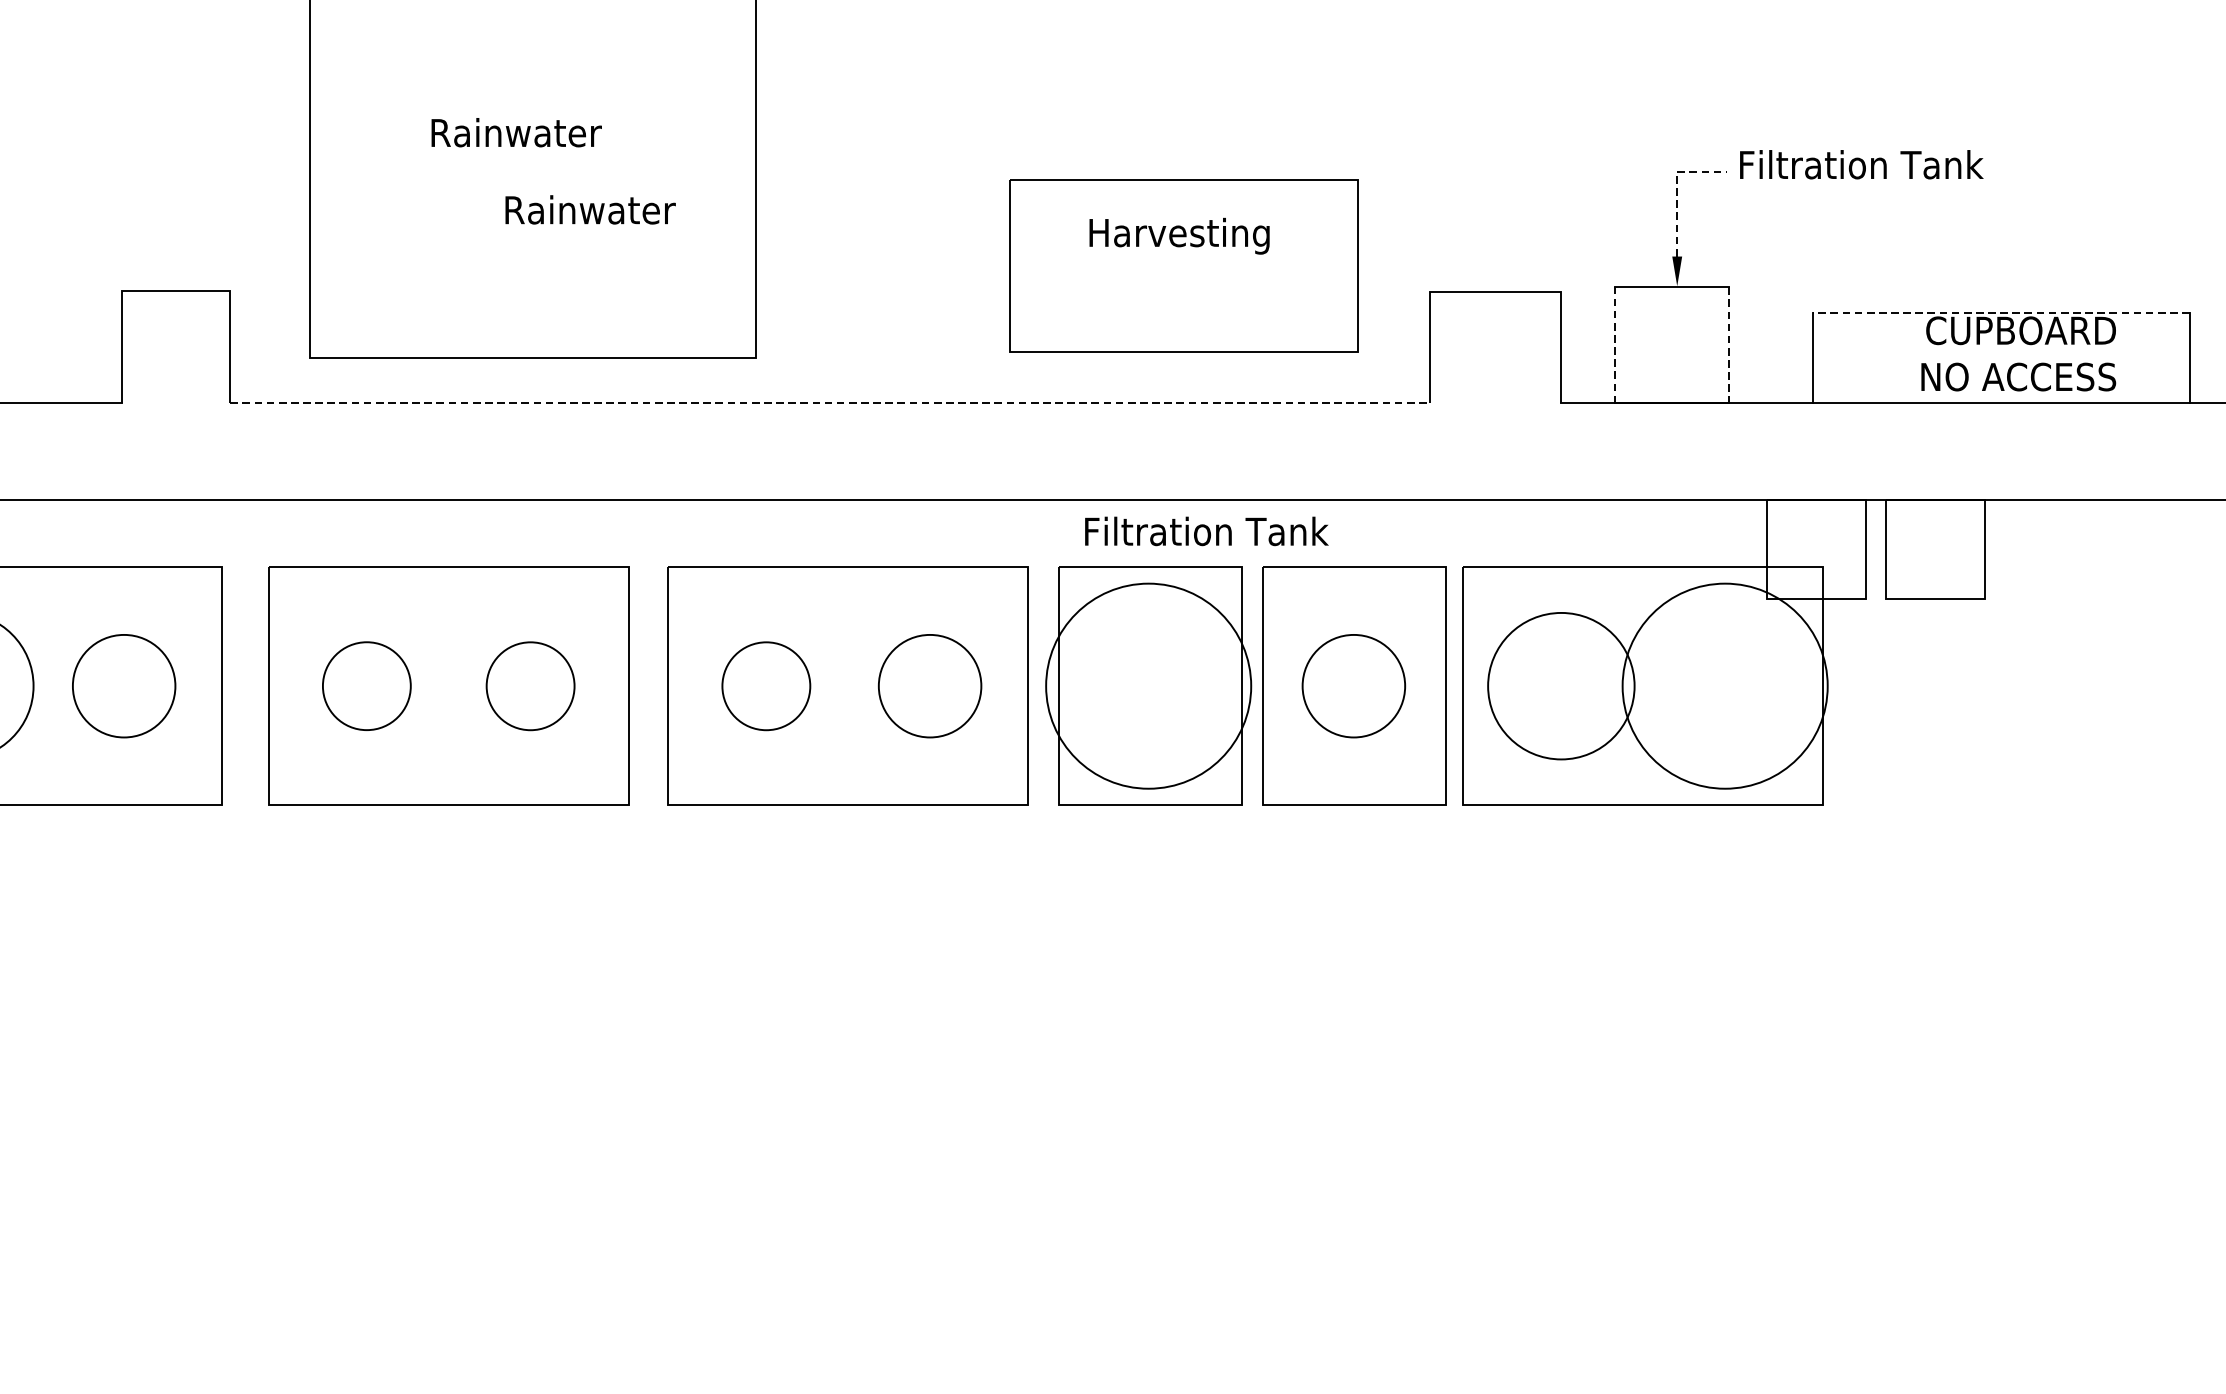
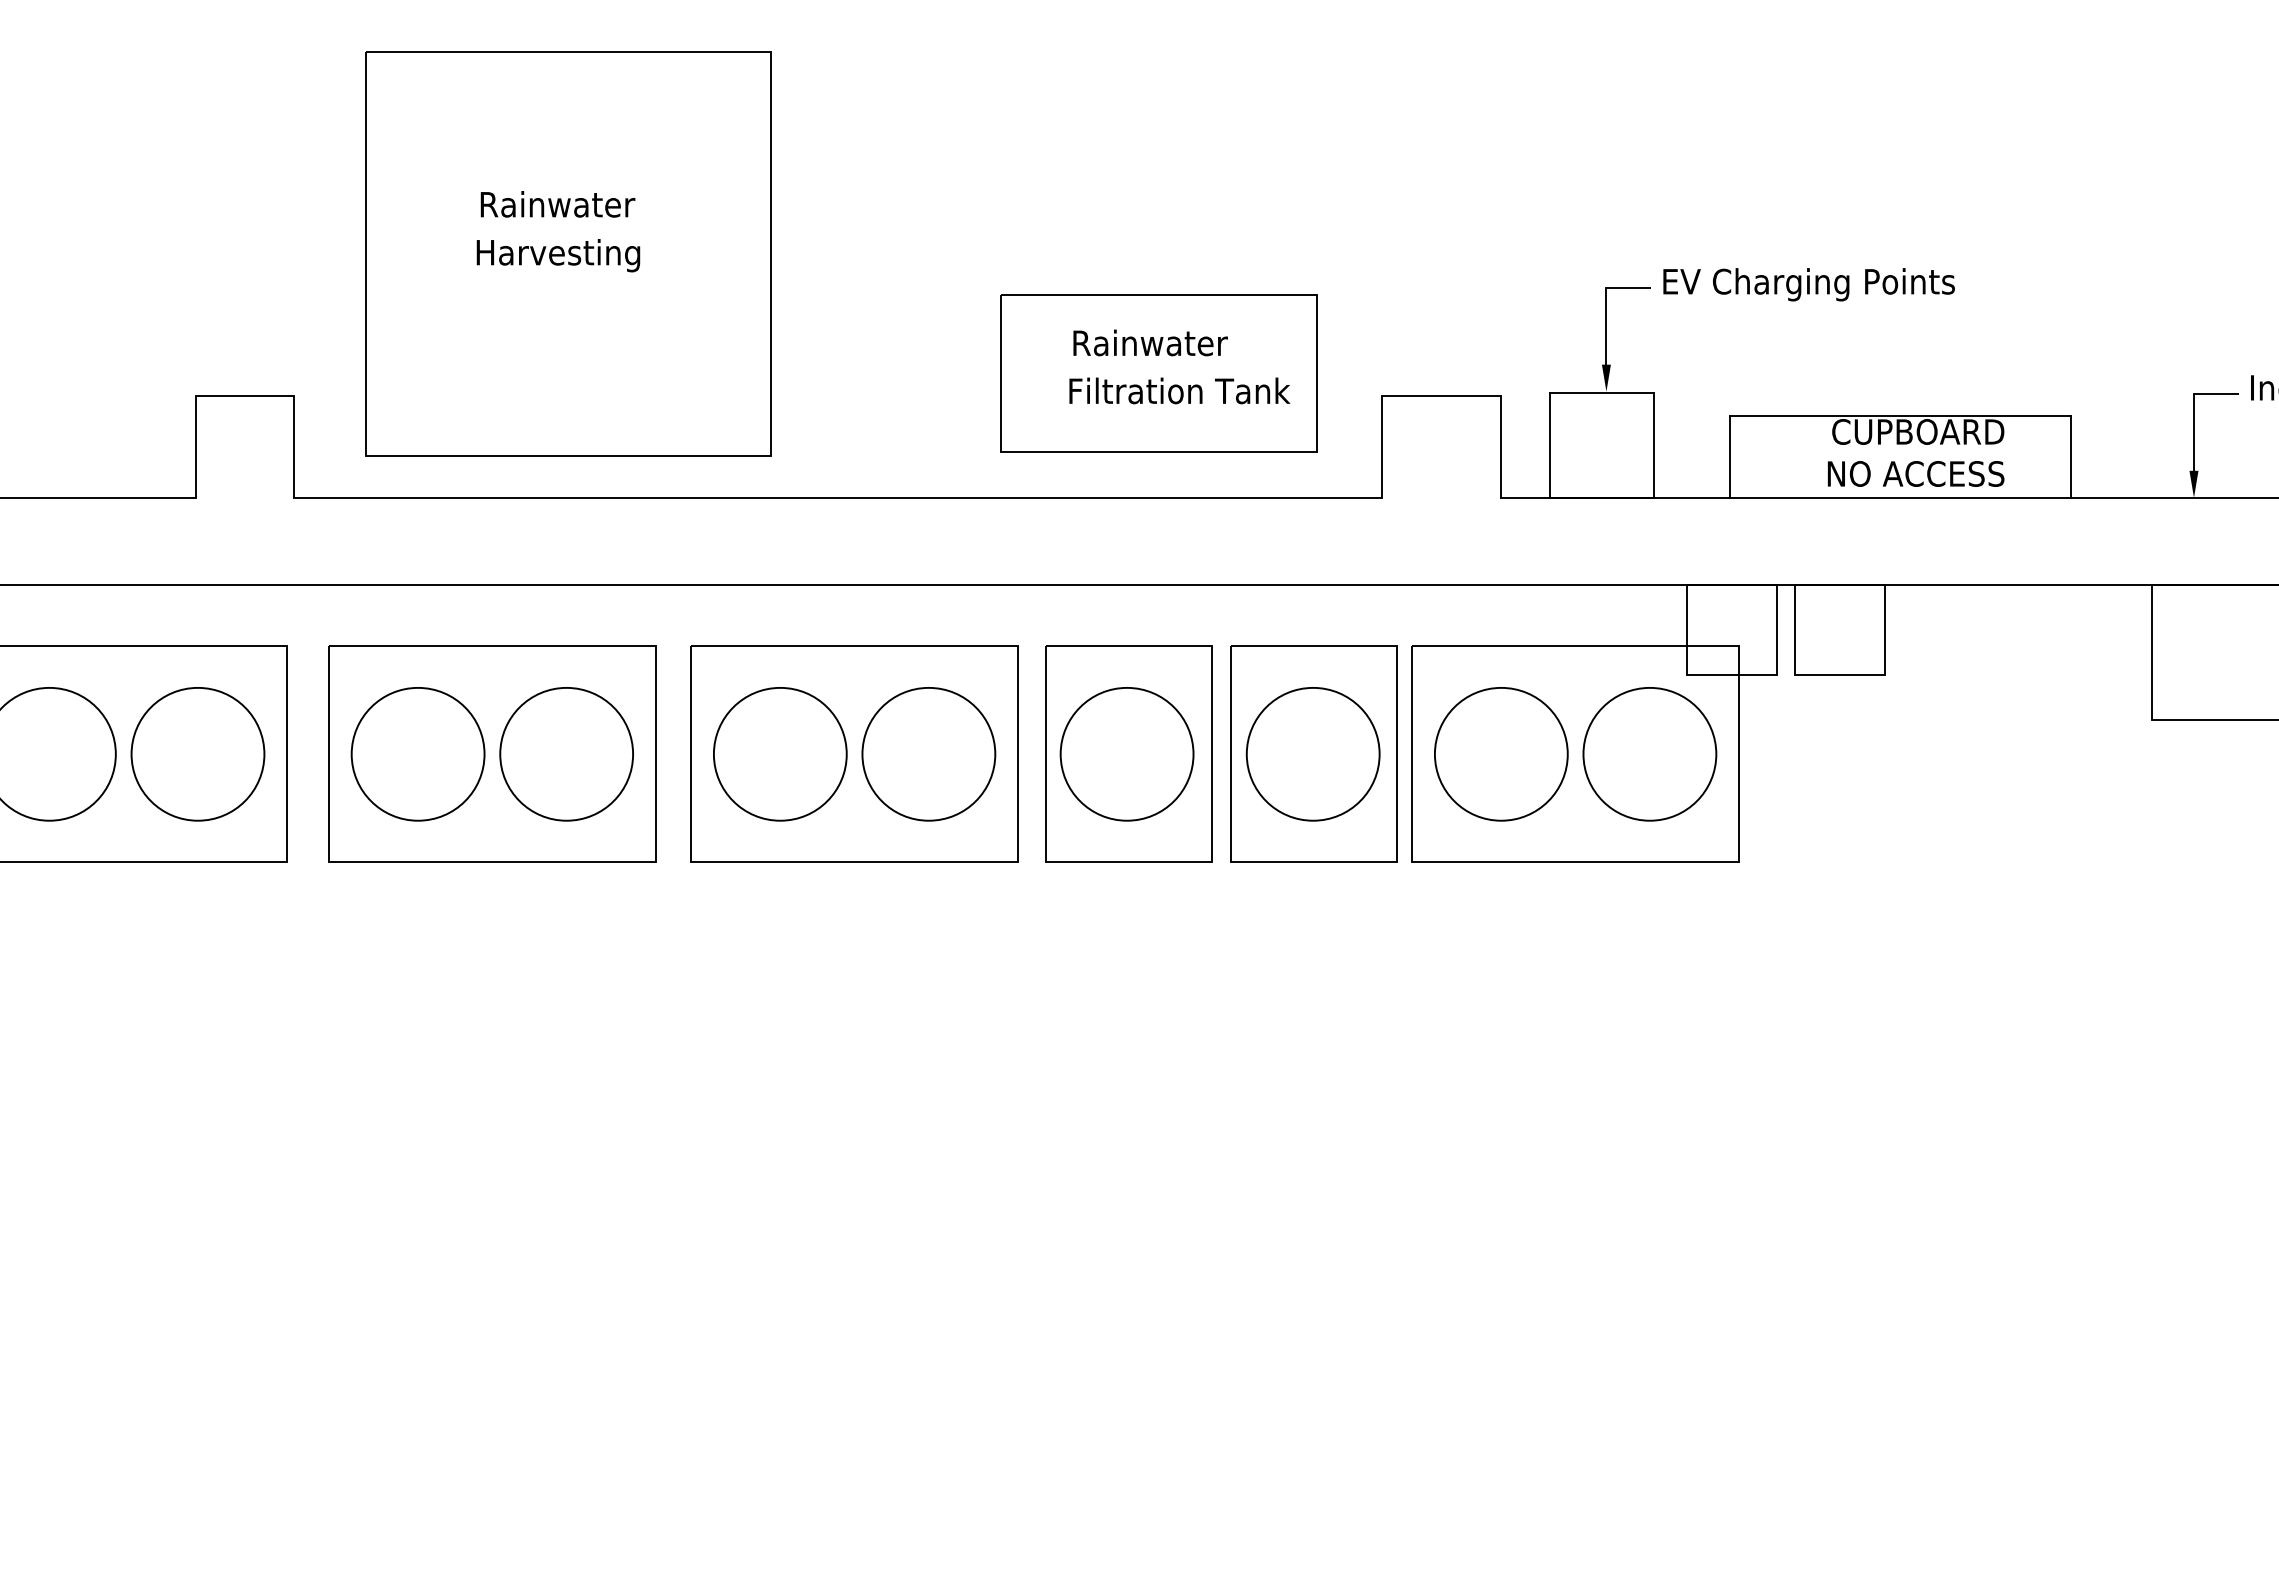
text: (522, 136) -> (559, 255), Rainwater -> Harvesting
text: (1902, 168) -> (1810, 284), Filtration Tank -> EV Charging Points
line: (1677, 187) -> (1606, 302), dashed -> solid
text: (590, 210) -> (557, 204), moved
text: (1181, 235) -> (1156, 345), Harvesting -> Rainwater
line: (2001, 312) -> (1900, 415), dashed -> solid
line: (1615, 345) -> (1550, 445), dashed -> solid
line: (1729, 345) -> (1653, 445), dashed -> solid
line: (830, 403) -> (838, 497), dashed -> solid
text: (1206, 530) -> (1179, 390), moved
circle: (123, 685) -> (197, 753), size x1.43
circle: (366, 685) -> (417, 753), size x1.67
circle: (929, 685) -> (928, 753), size x1.43
circle: (1148, 685) -> (1126, 753), size x0.71
circle: (1353, 685) -> (1312, 753), size x1.43
circle: (1724, 685) -> (1649, 753), size x0.71
circle: (530, 686) -> (566, 754), size x1.67
circle: (766, 686) -> (780, 754), size x1.67

